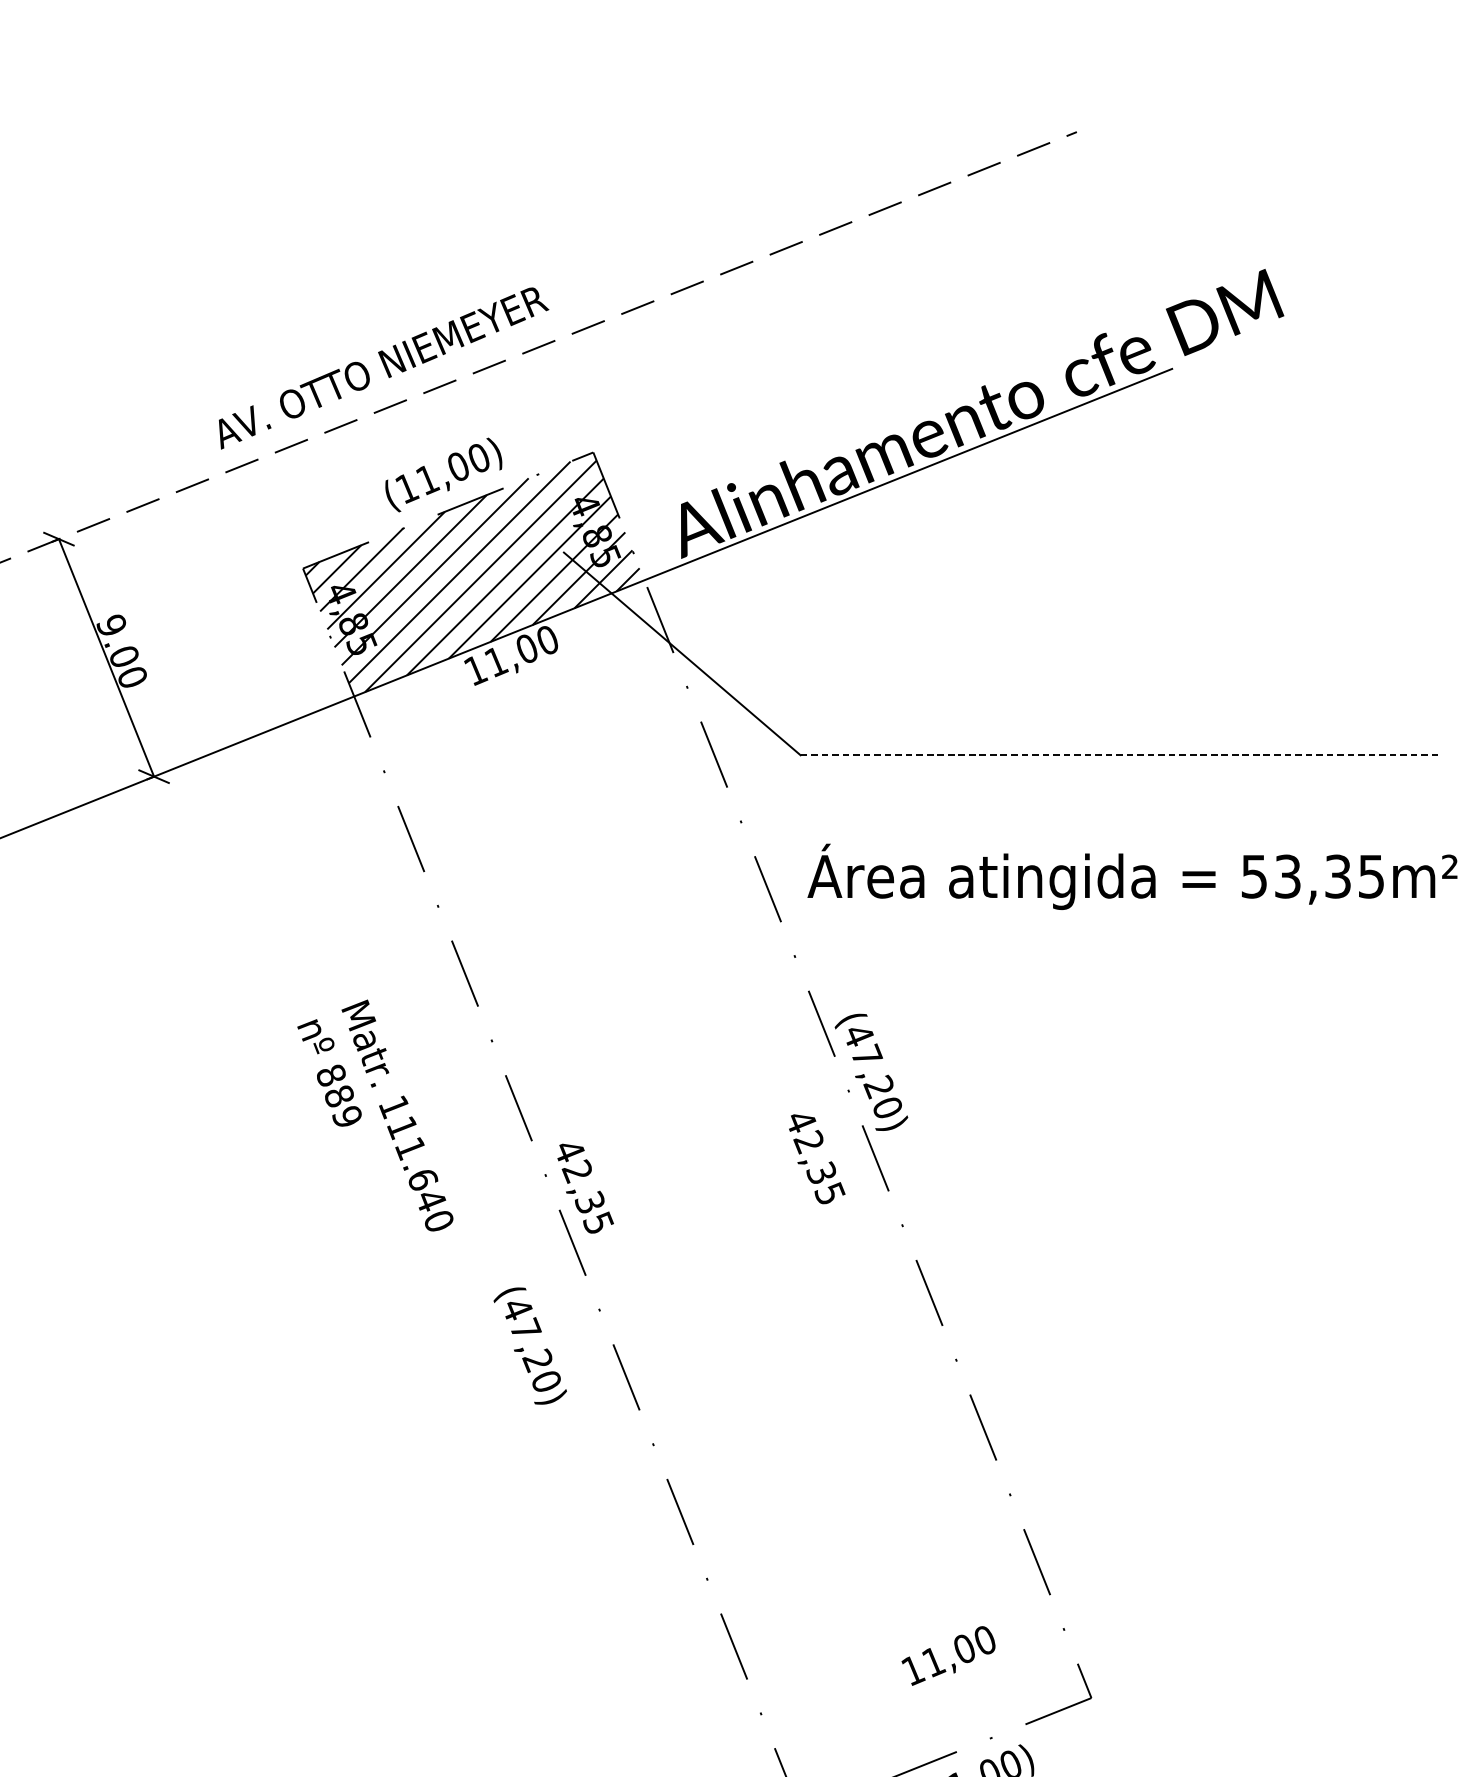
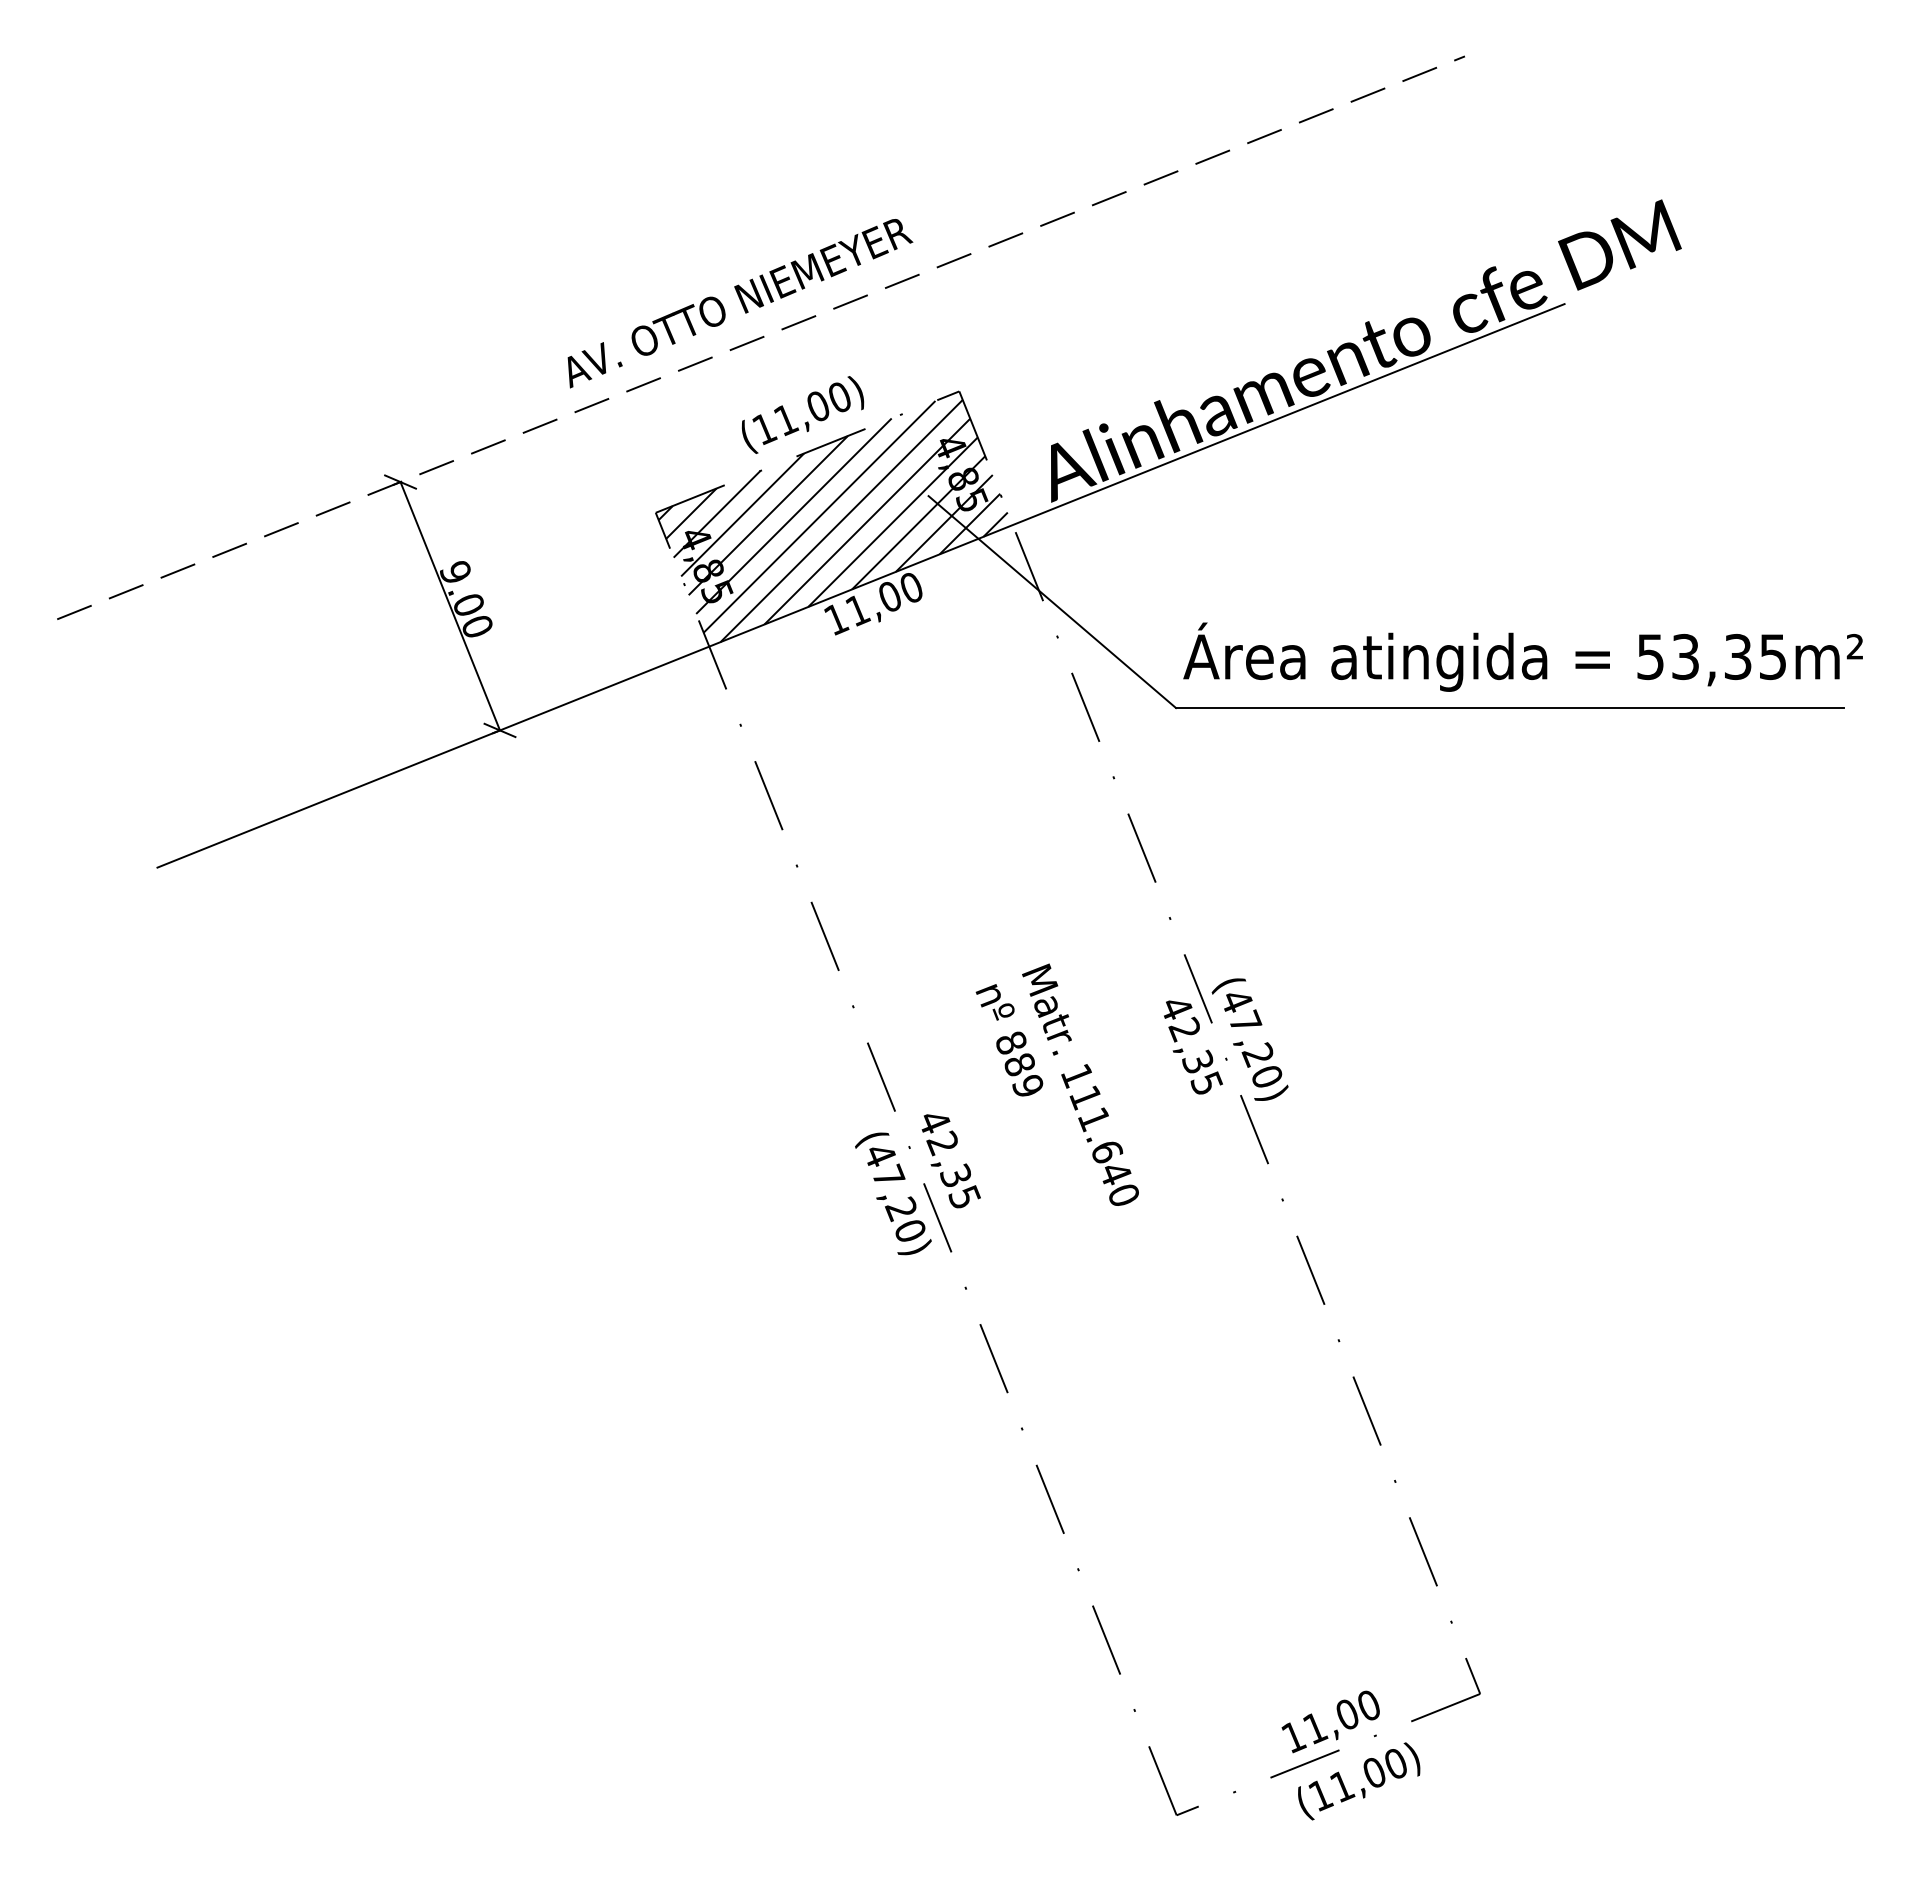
line: (1119, 755) -> (1509, 708), dashed -> solid
text: (1131, 876) -> (1522, 656), moved
text: (374, 1115) -> (1056, 1084), moved
text: (817, 1159) -> (1193, 1047), moved
text: (530, 1345) -> (893, 1193), moved
text: (948, 1655) -> (1330, 1721), moved

